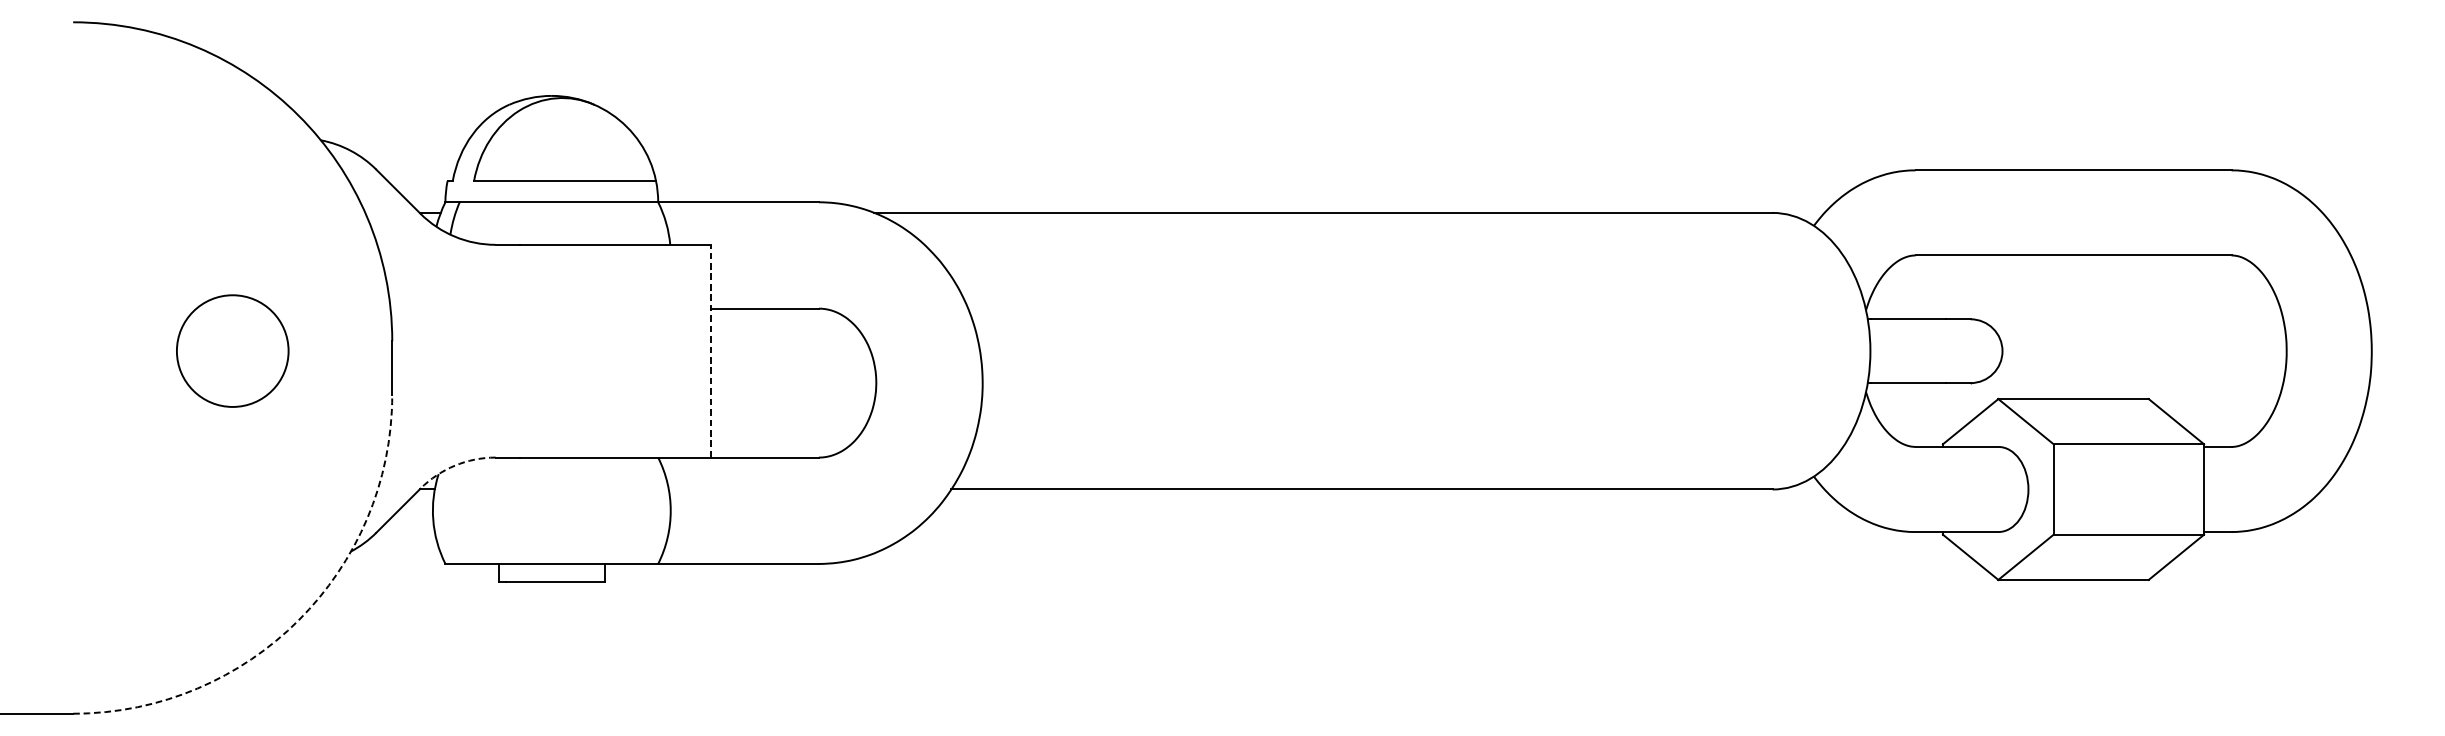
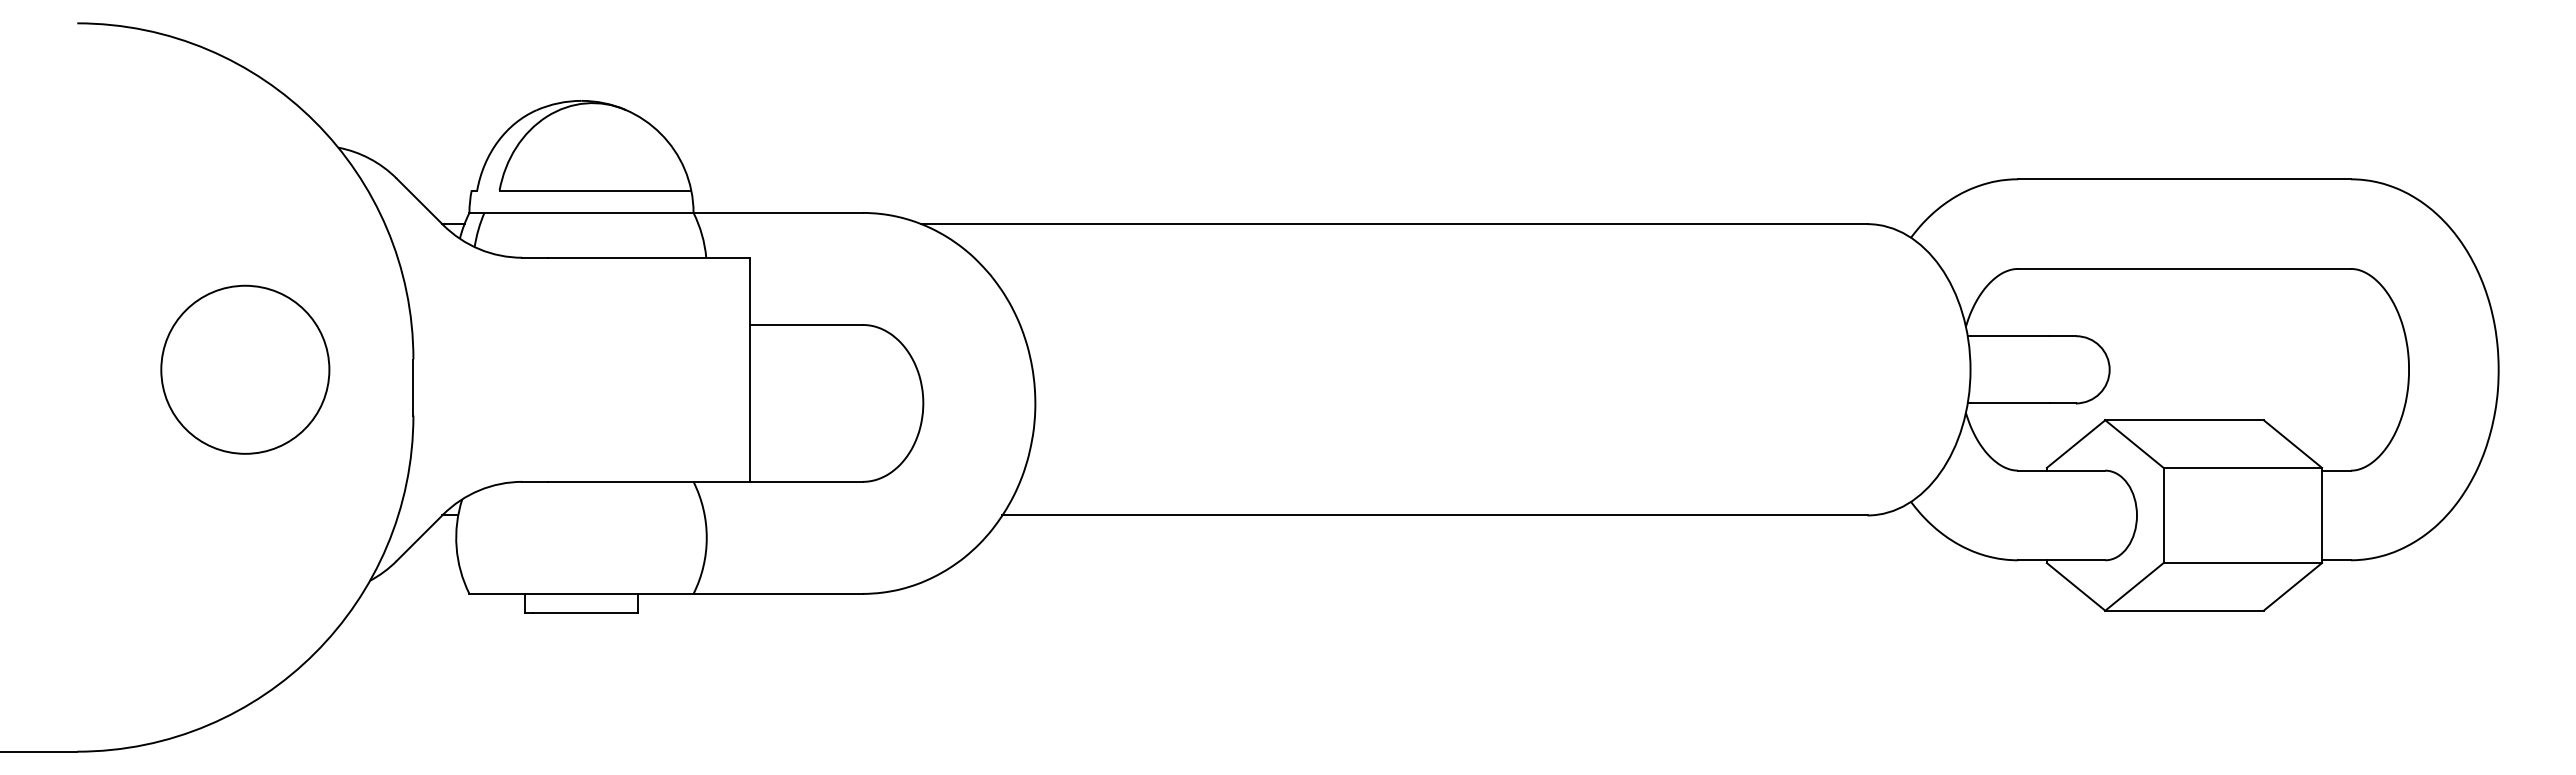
circle: (232, 350) -> (245, 369), size x1.43
line: (711, 350) -> (749, 369), dashed -> solid
arc: (454, 465) -> (479, 490), dashed -> solid
arc: (298, 620) -> (314, 653), dashed -> solid

